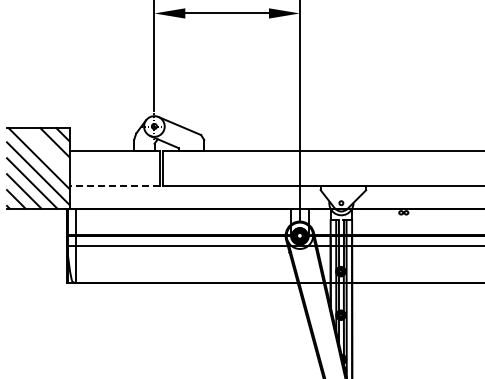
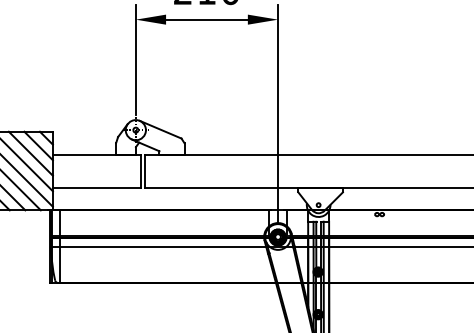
line: (46, 150) -> (30, 153), added
line: (114, 185) -> (96, 187), dashed -> solid

